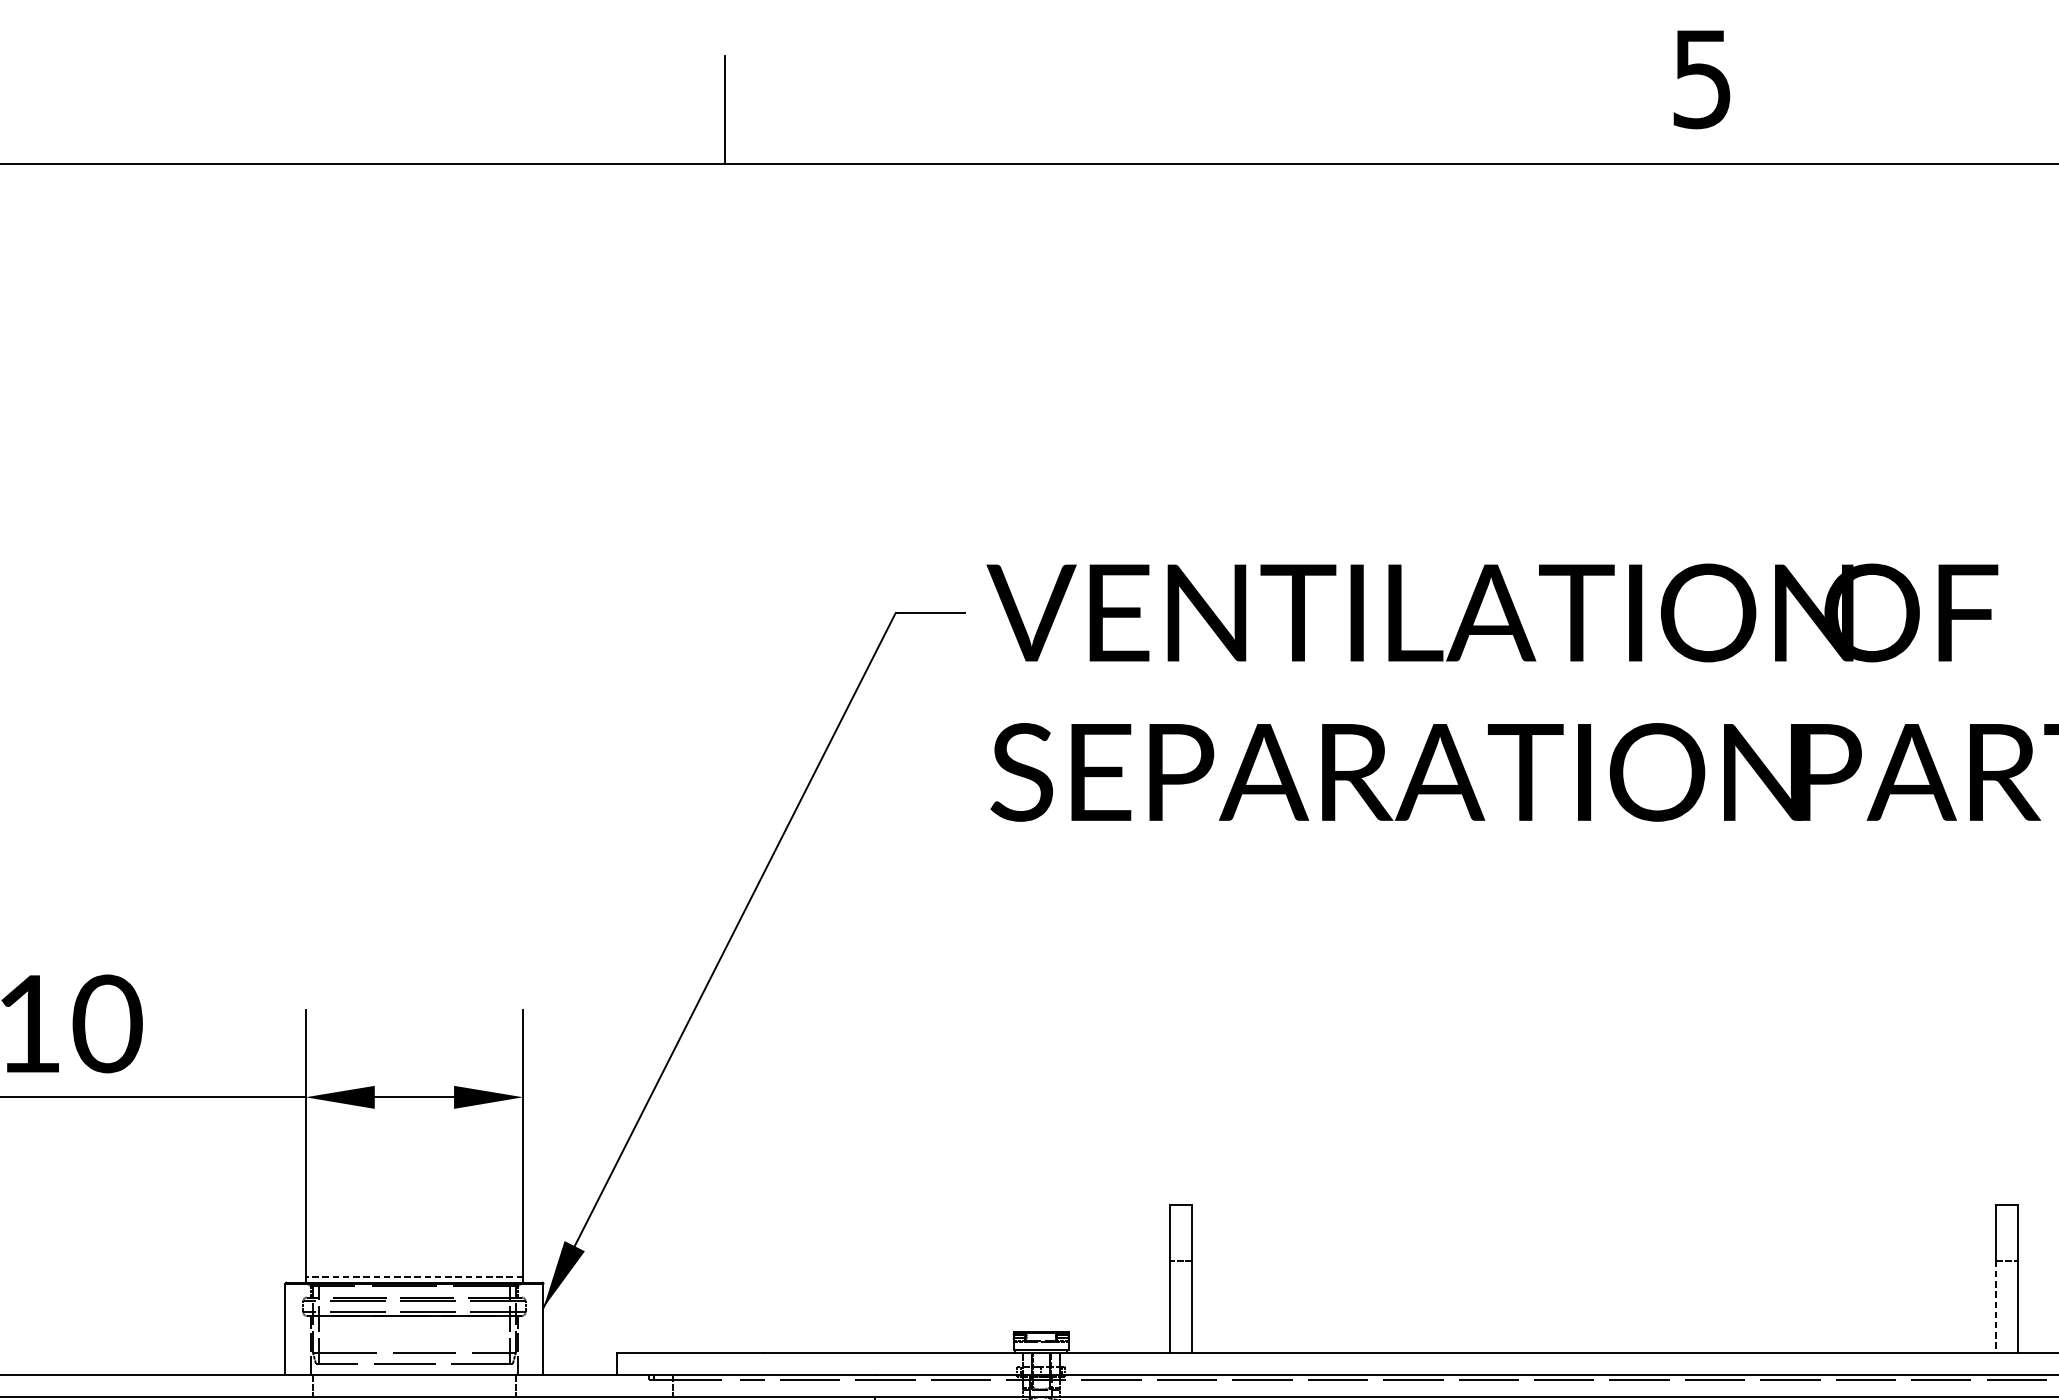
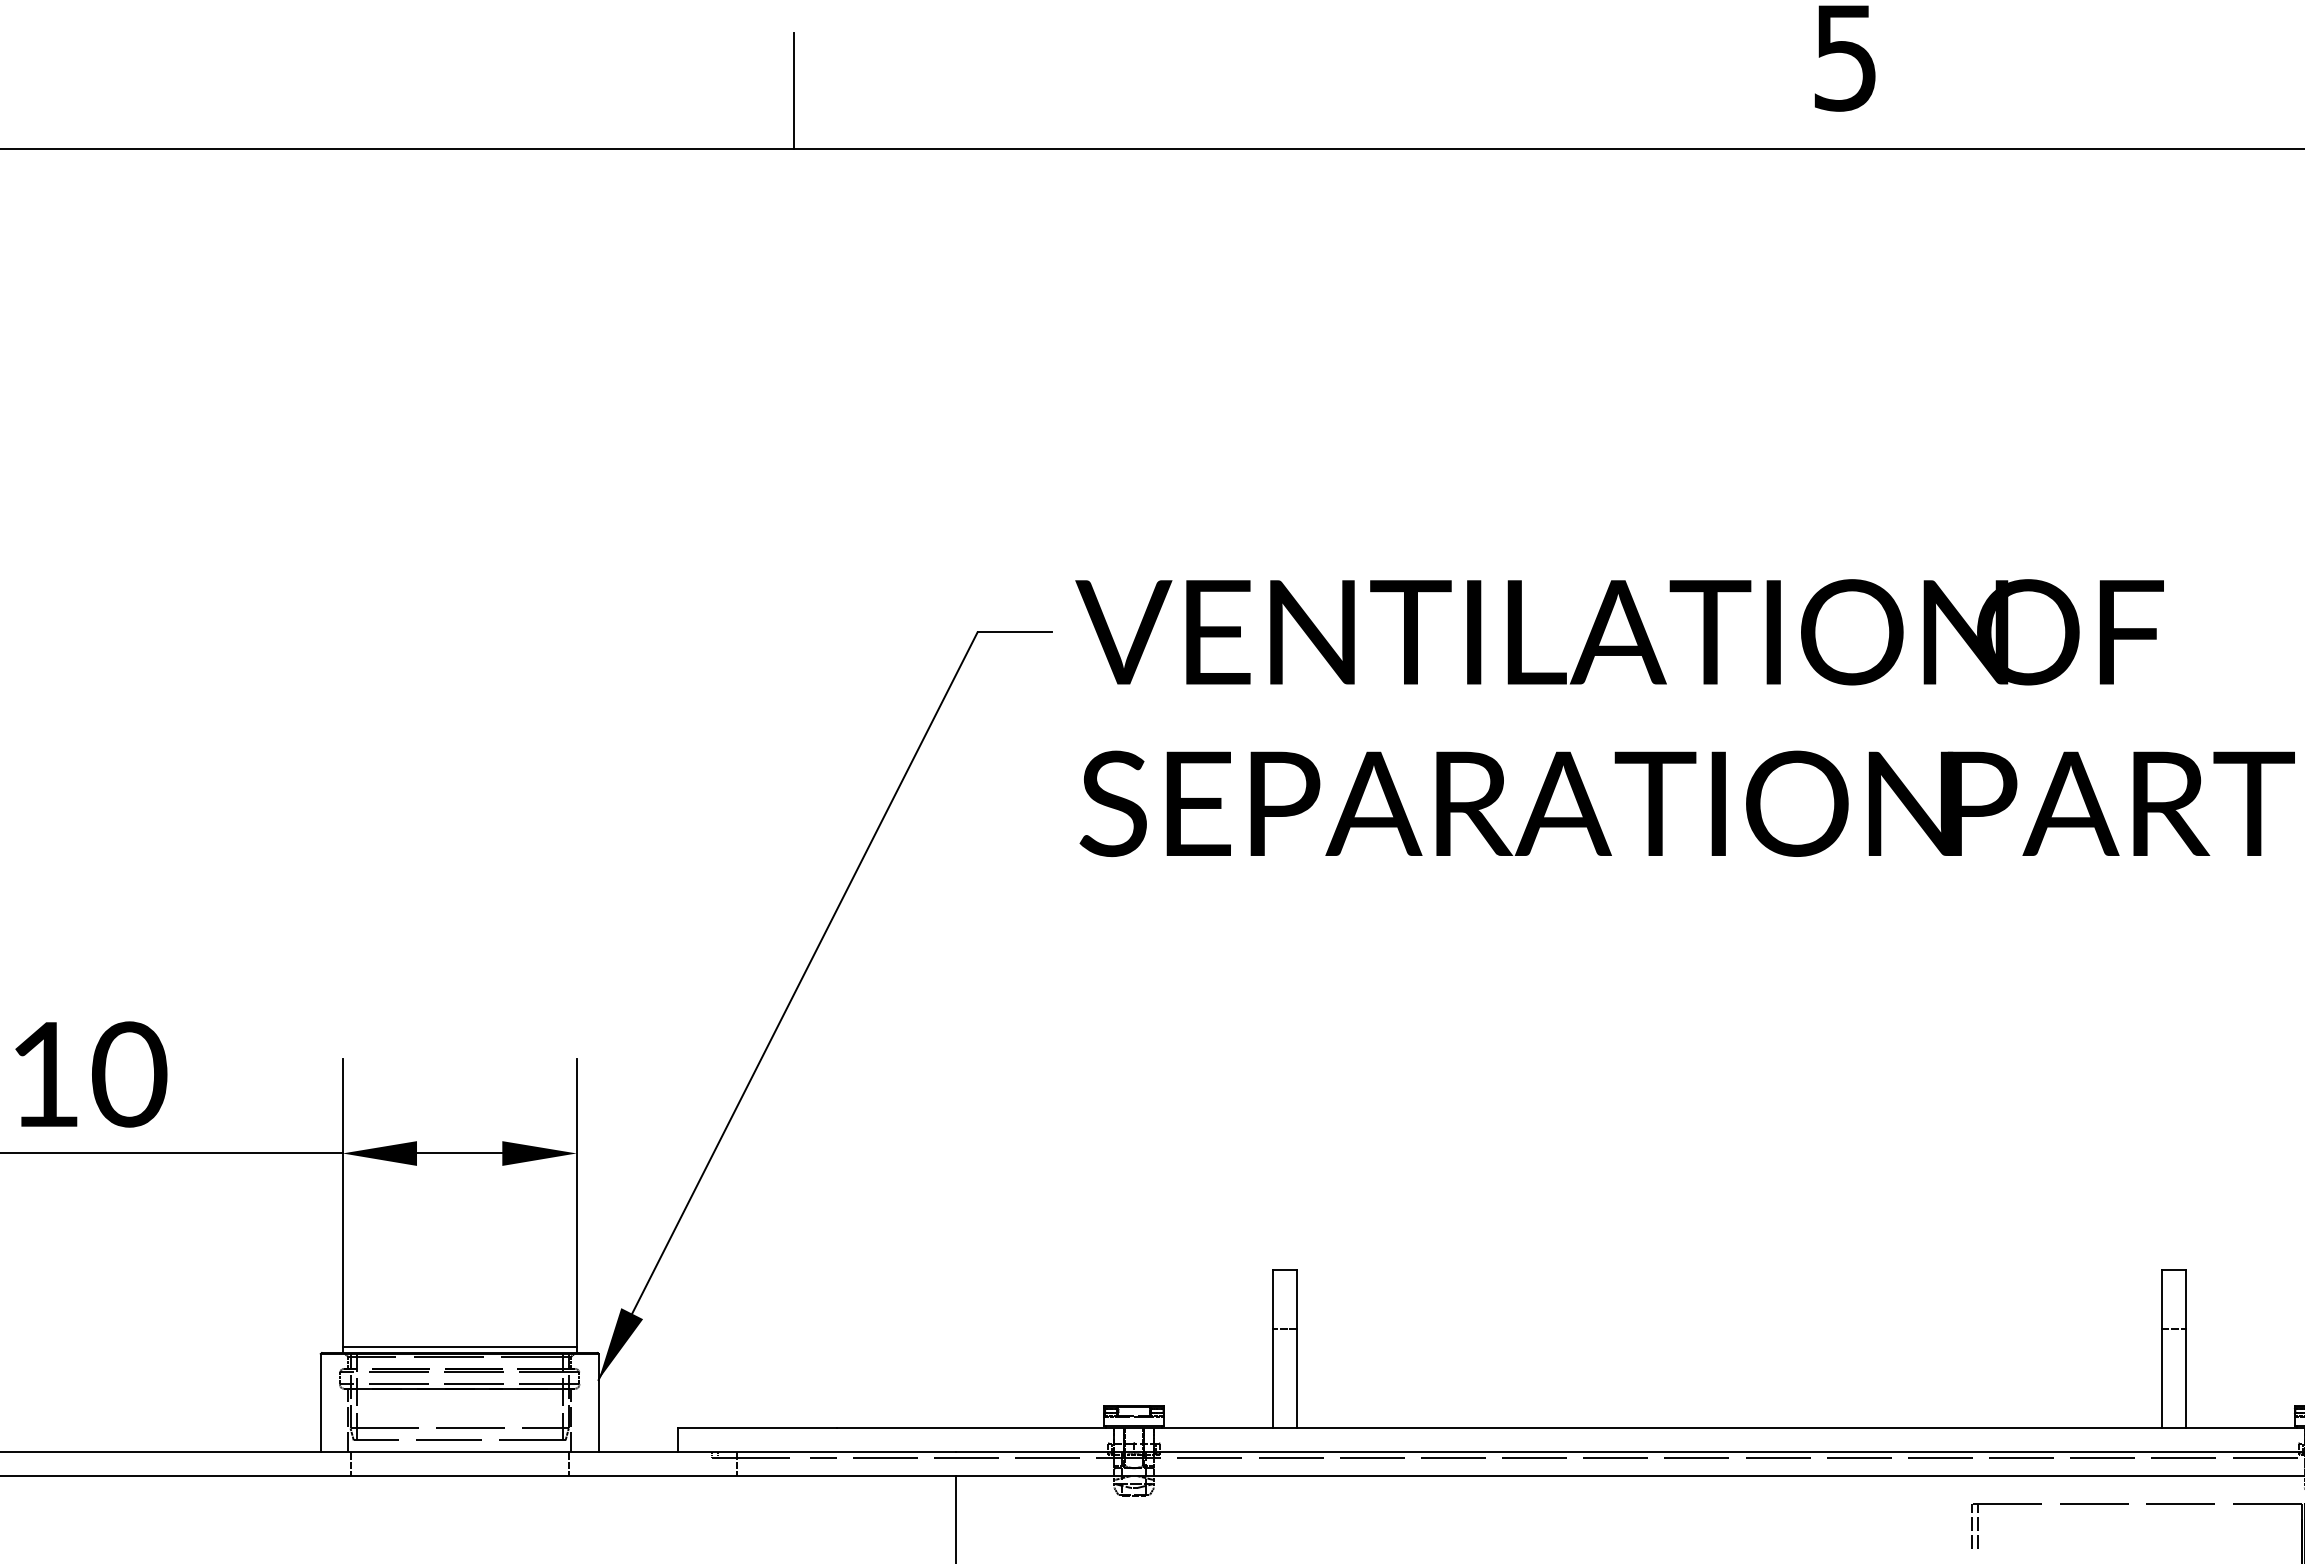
line: (414, 1277) -> (459, 1347), dashed -> solid
line: (1995, 1306) -> (2161, 1378), dashed -> solid

